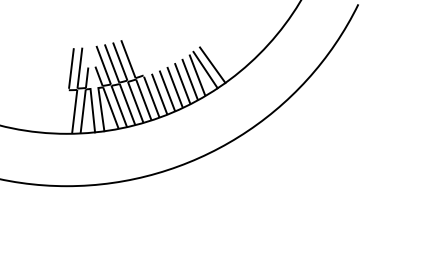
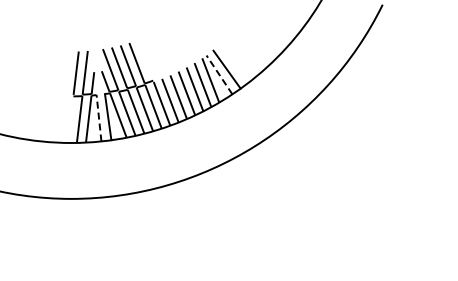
line: (205, 69) -> (219, 74), solid -> dashed
line: (92, 109) -> (98, 117), solid -> dashed

